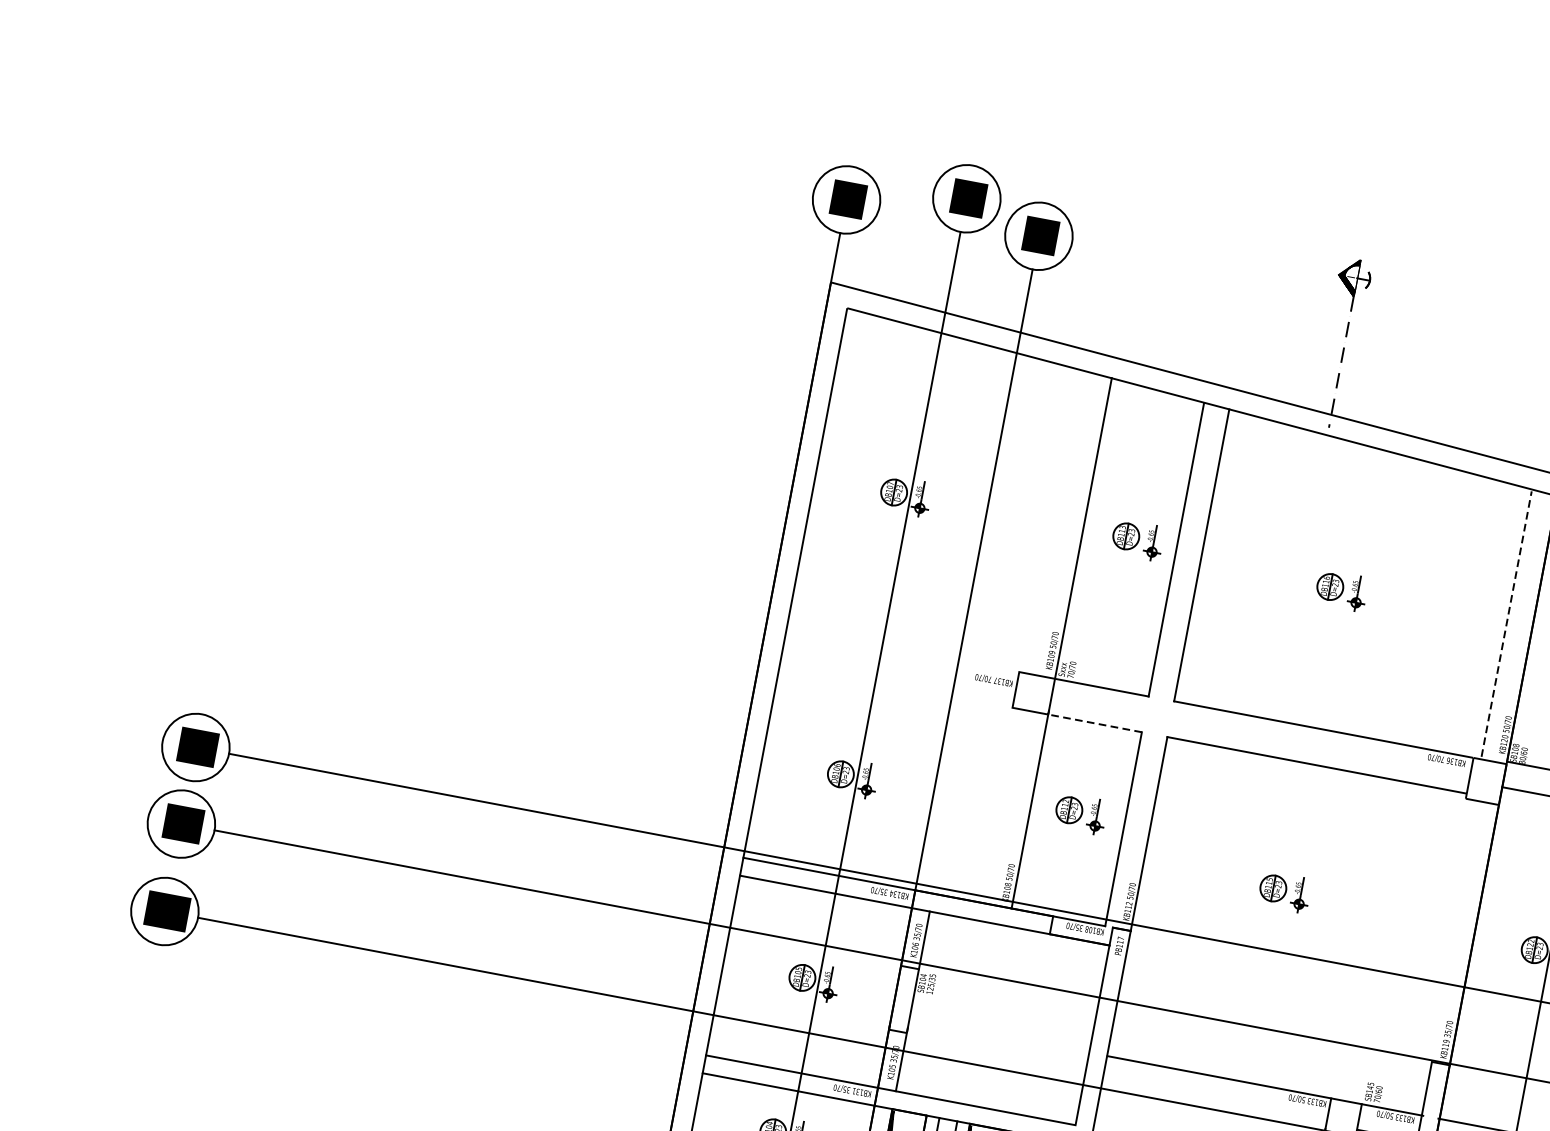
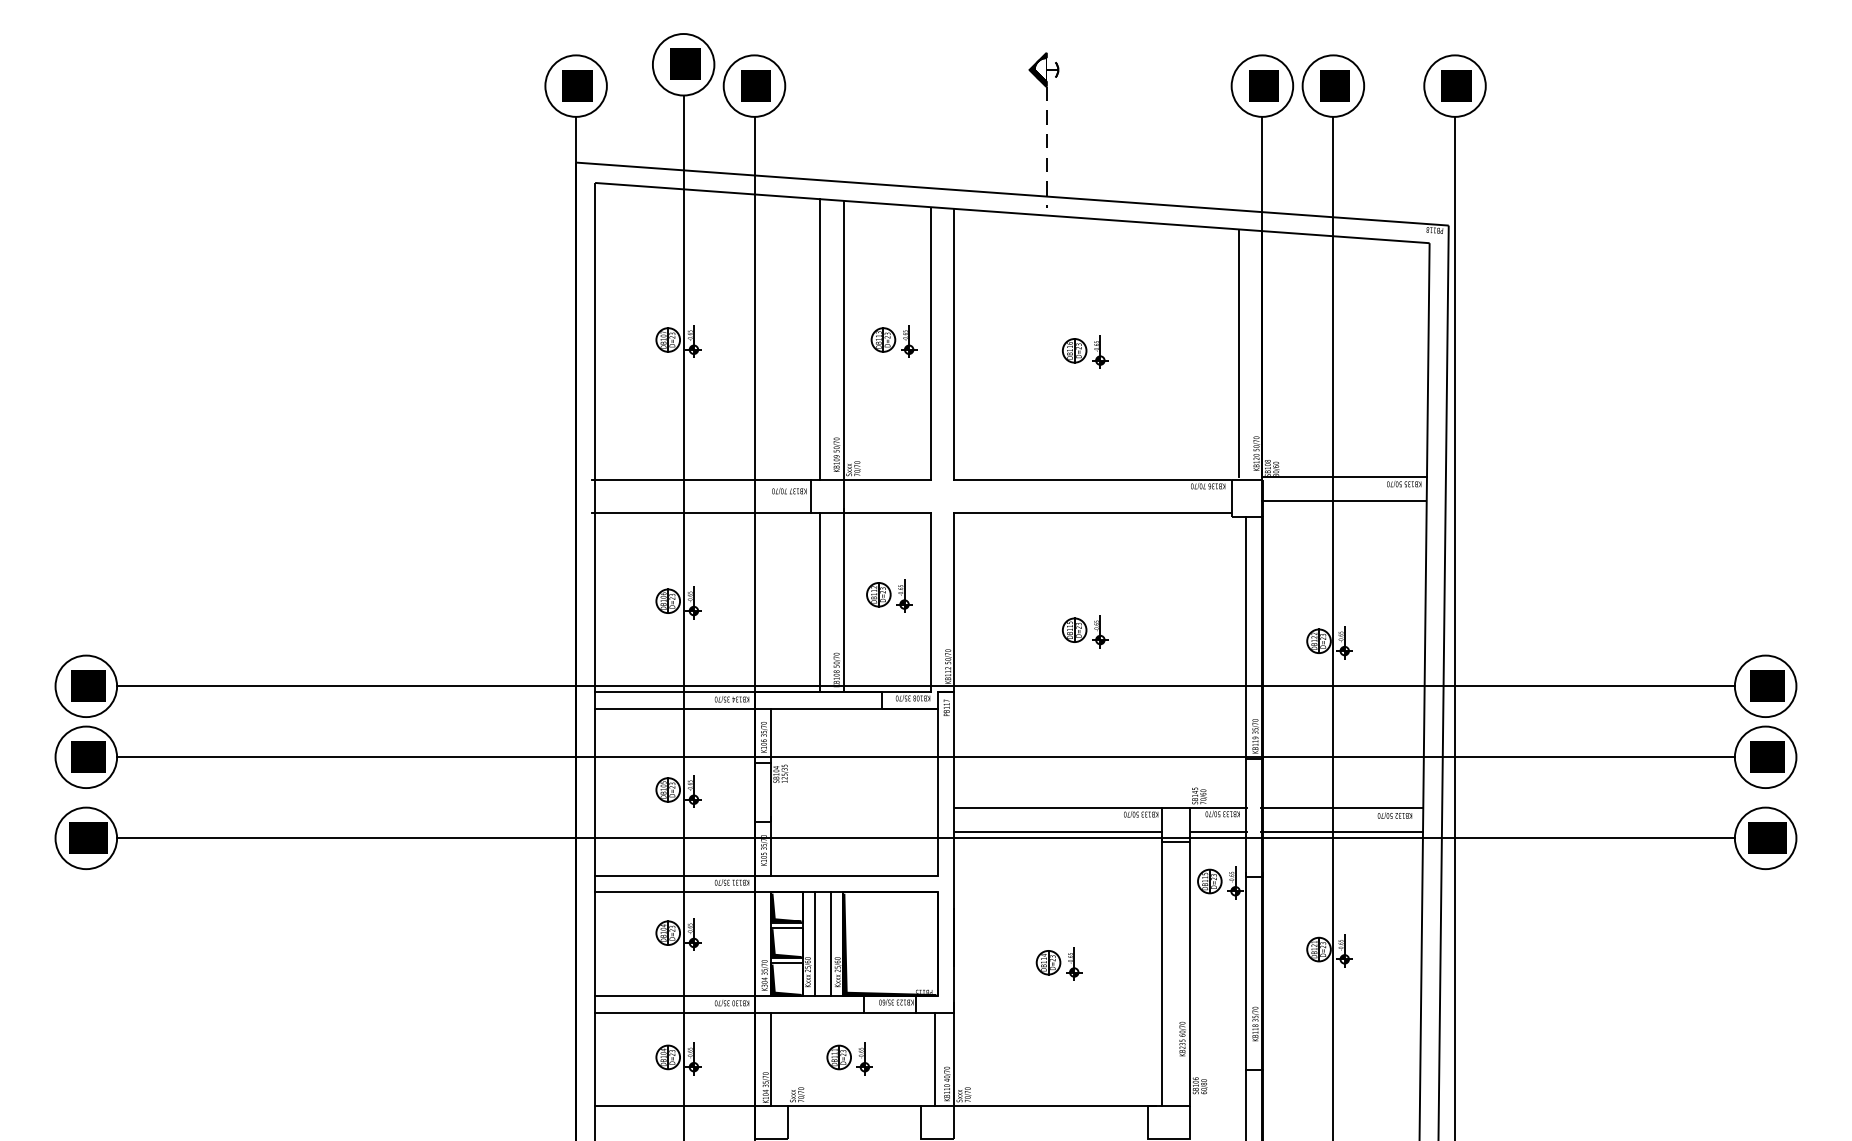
line: (1058, 523) -> (820, 339), added
line: (1506, 623) -> (1238, 353), dashed -> solid
line: (901, 649) -> (701, 479), added
line: (894, 685) -> (701, 512), added
line: (1096, 723) -> (888, 512), dashed -> solid
line: (1004, 806) -> (820, 602), added
line: (1456, 931) -> (1245, 637), added
line: (1213, 1103) -> (1057, 832), added

